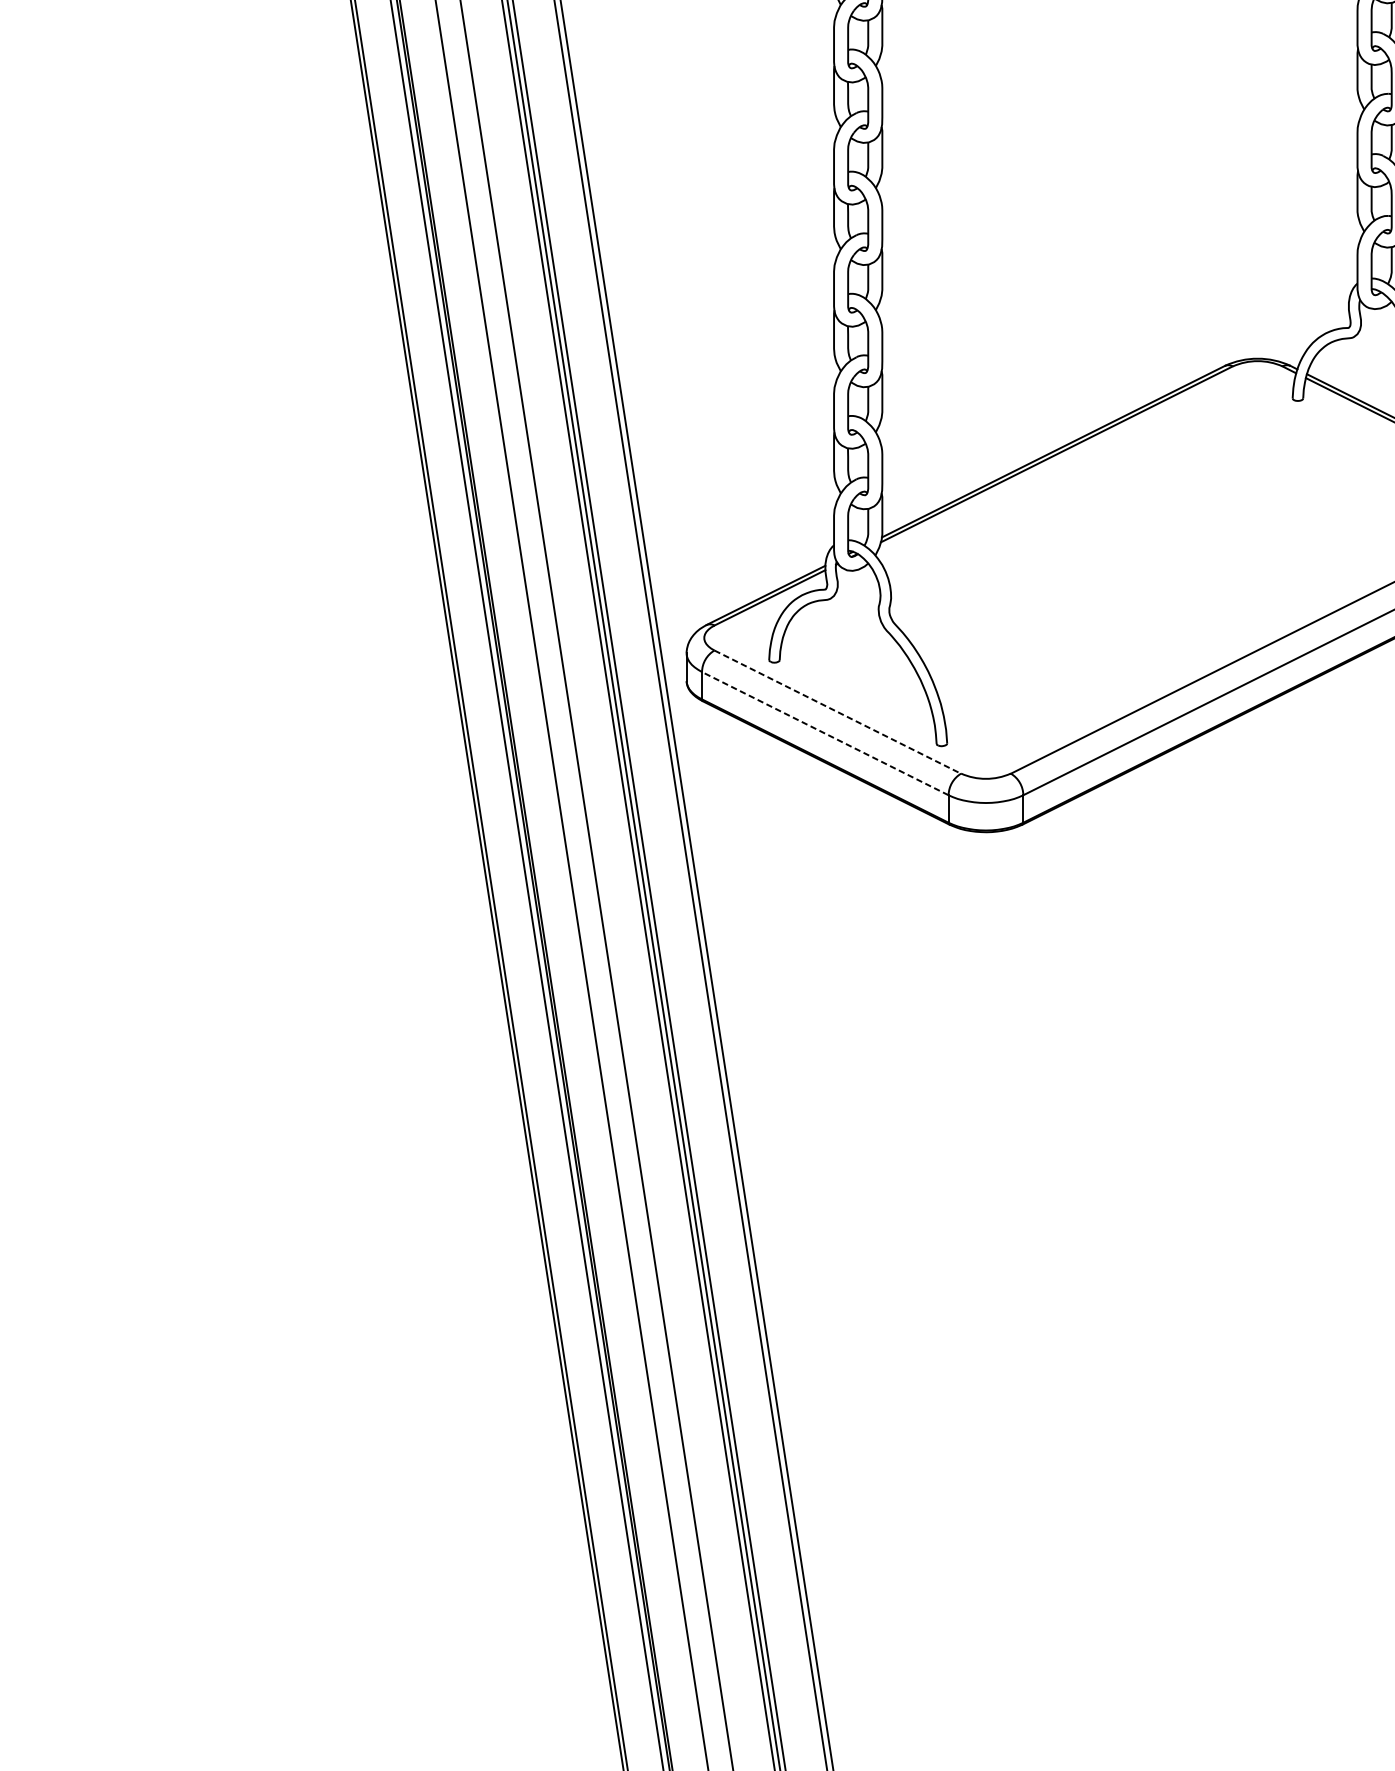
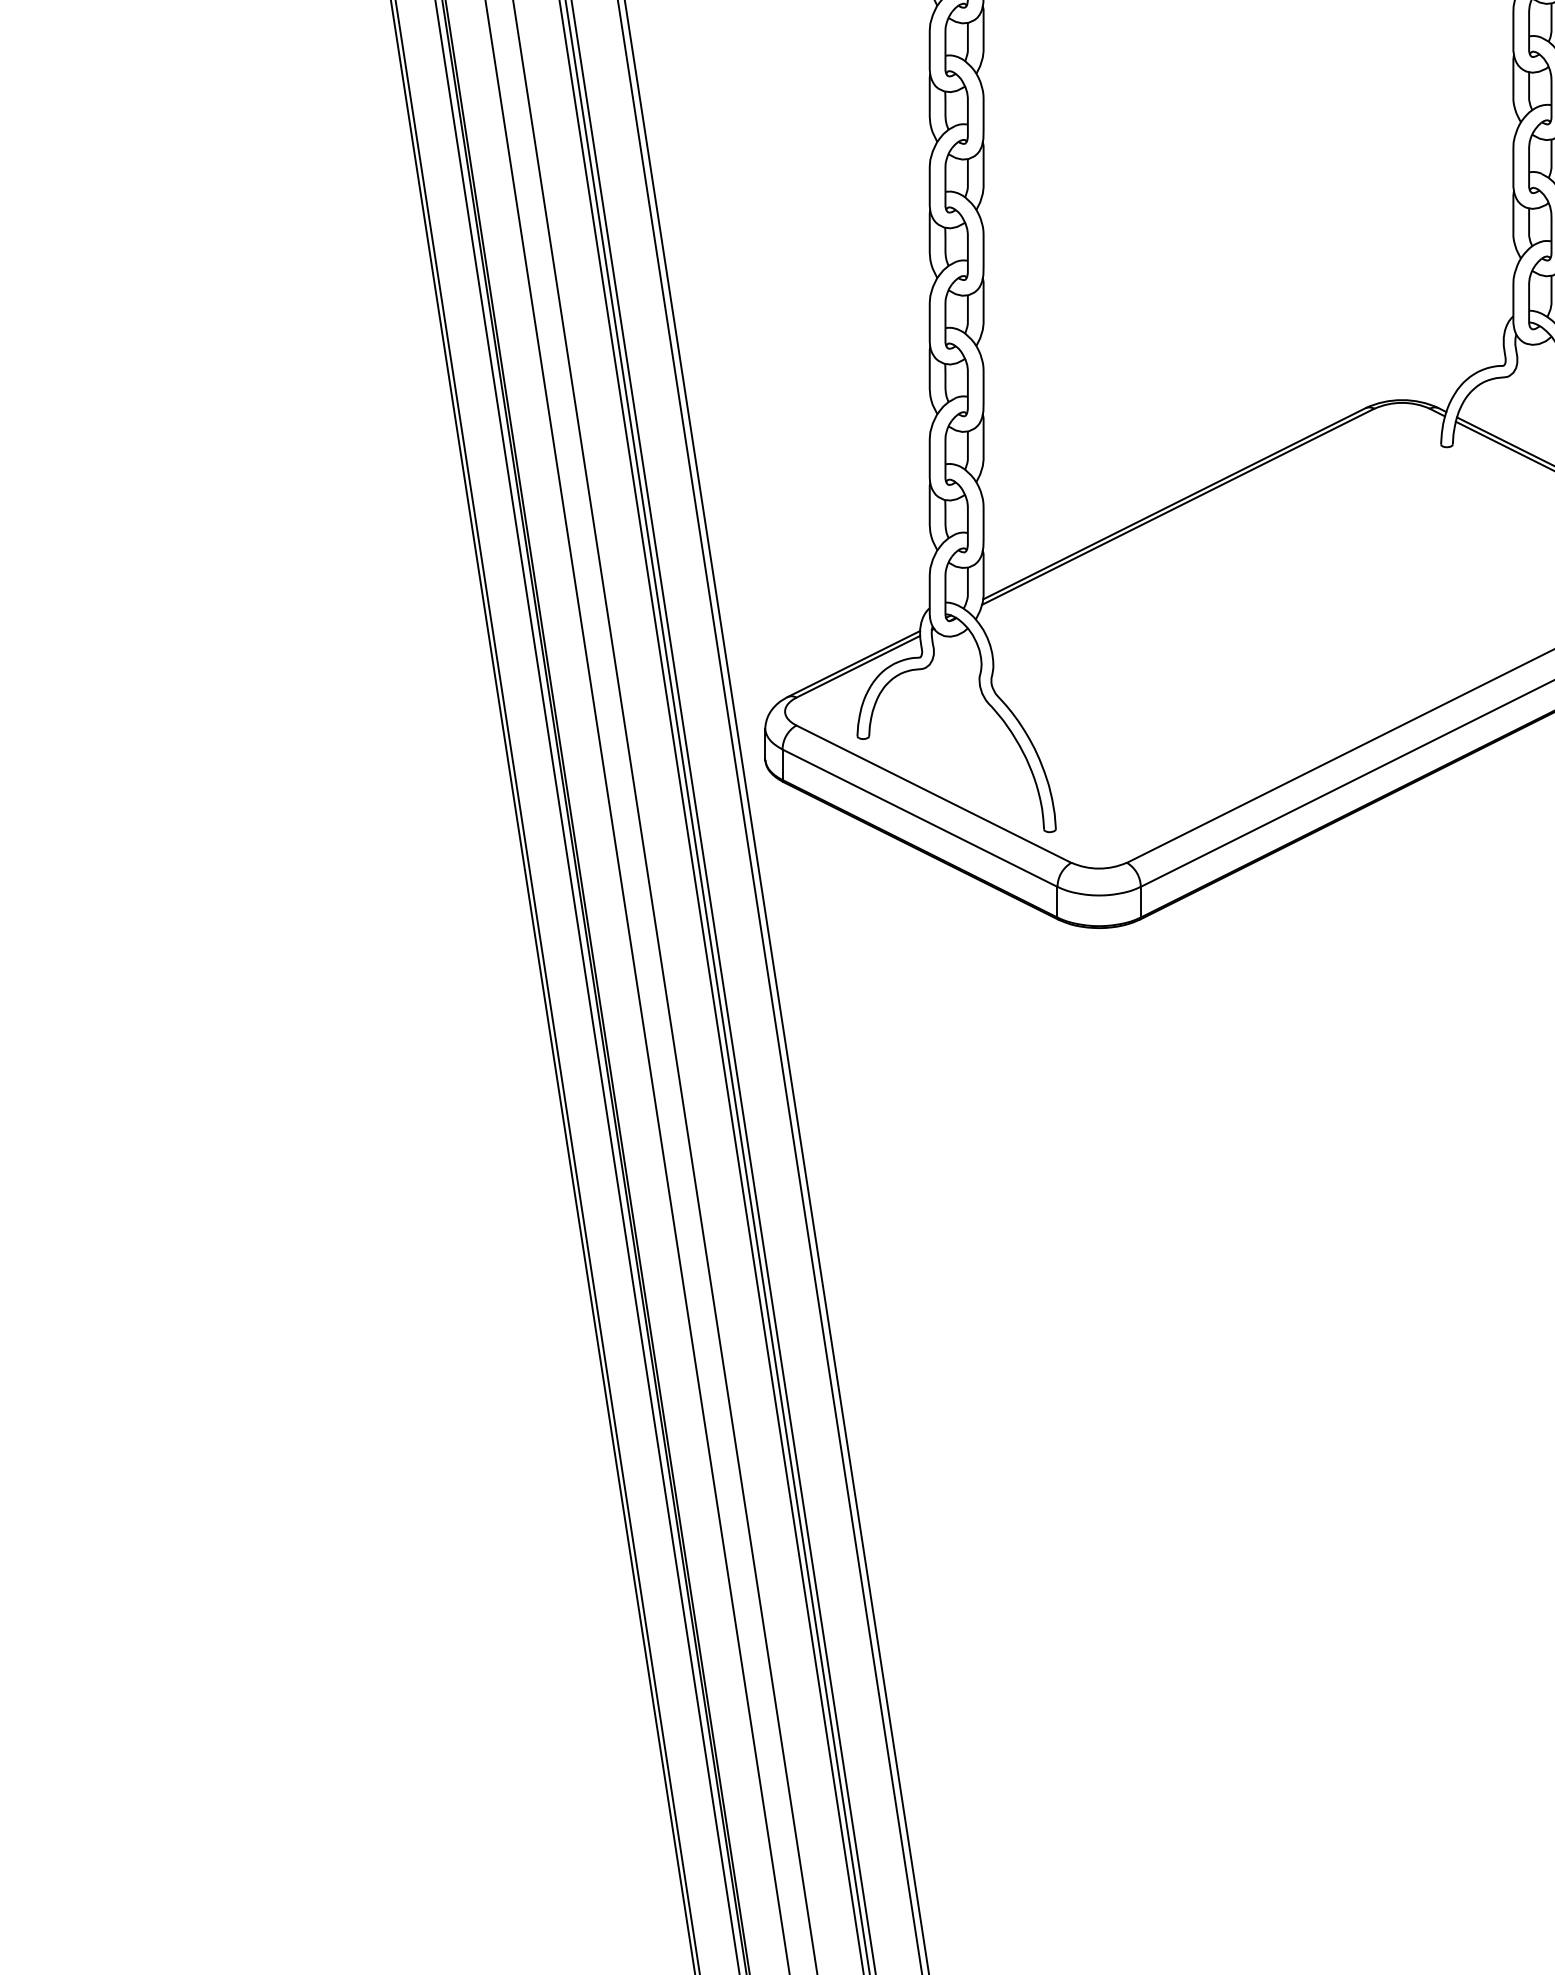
line: (837, 712) -> (933, 794), dashed -> solid
line: (825, 733) -> (920, 818), dashed -> solid

